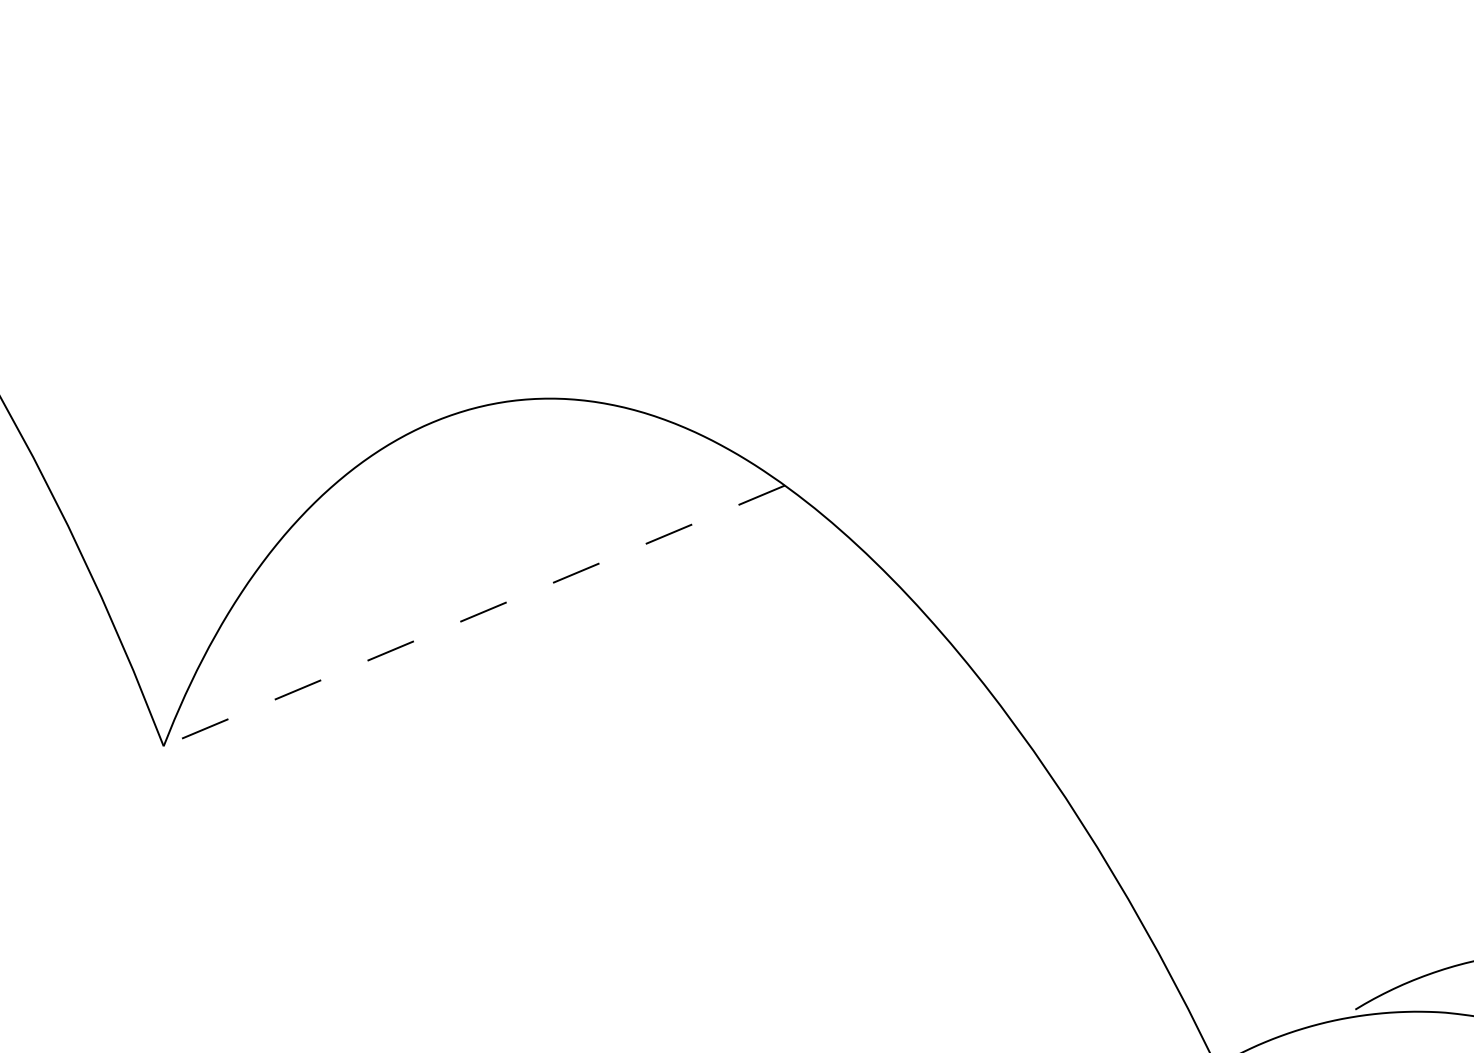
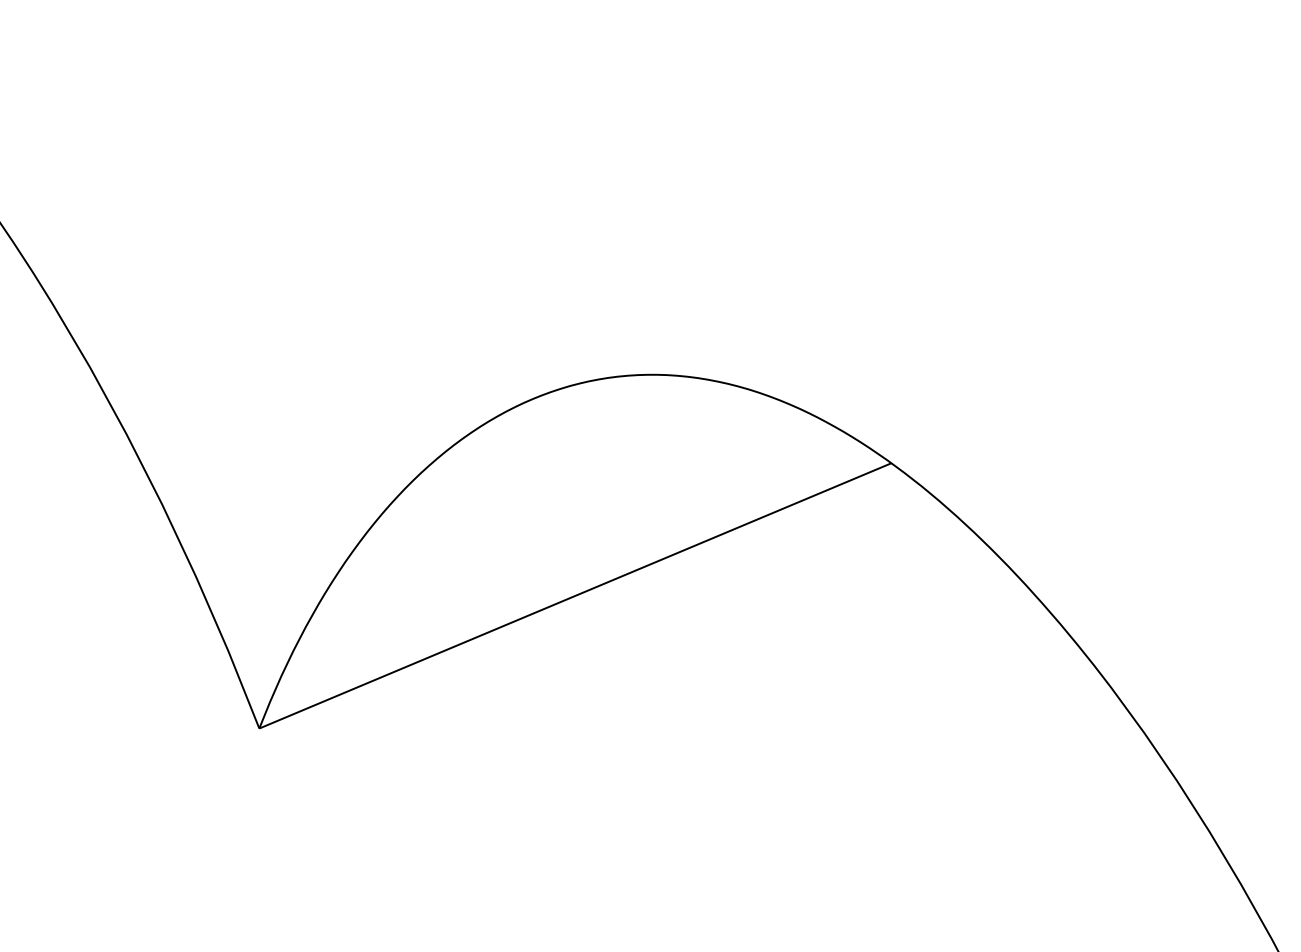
line: (474, 615) -> (575, 595), dashed -> solid

